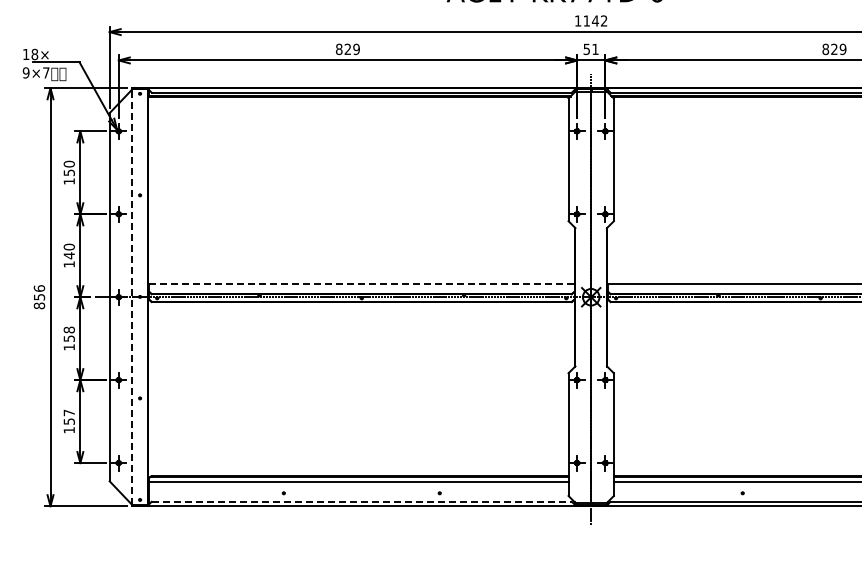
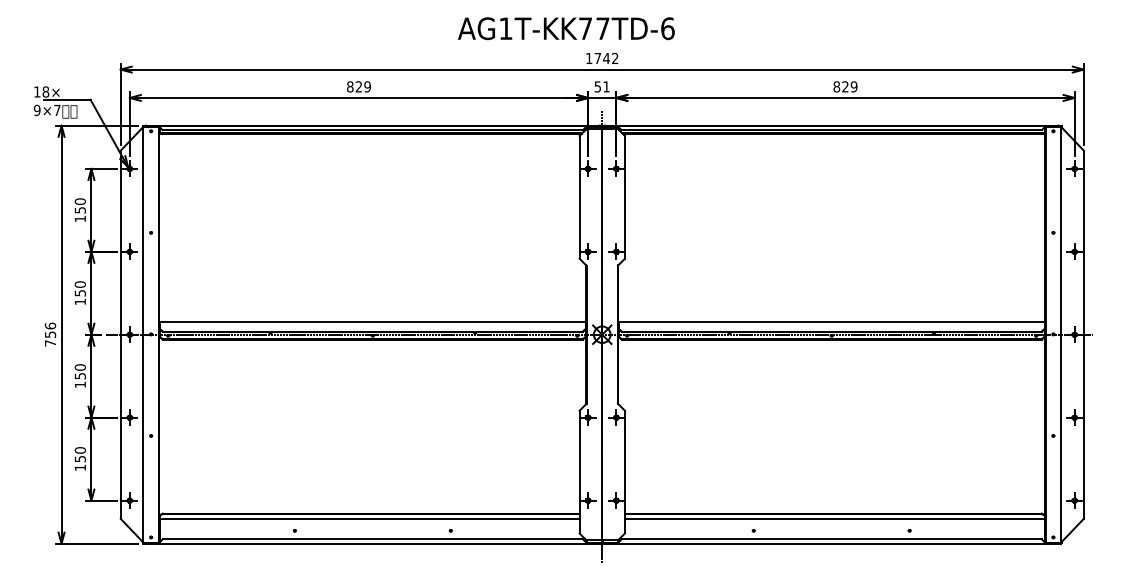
text: (586, 21) -> (597, 58), 1142 -> 1742
text: (68, 255) -> (79, 292), 140 -> 150
line: (361, 284) -> (372, 321), dashed -> solid
line: (132, 297) -> (143, 334), dashed -> solid
text: (39, 306) -> (50, 343), 856 -> 756
text: (69, 330) -> (80, 367), 158 -> 150
text: (68, 413) -> (79, 450), 157 -> 150
line: (362, 502) -> (373, 539), dashed -> solid

